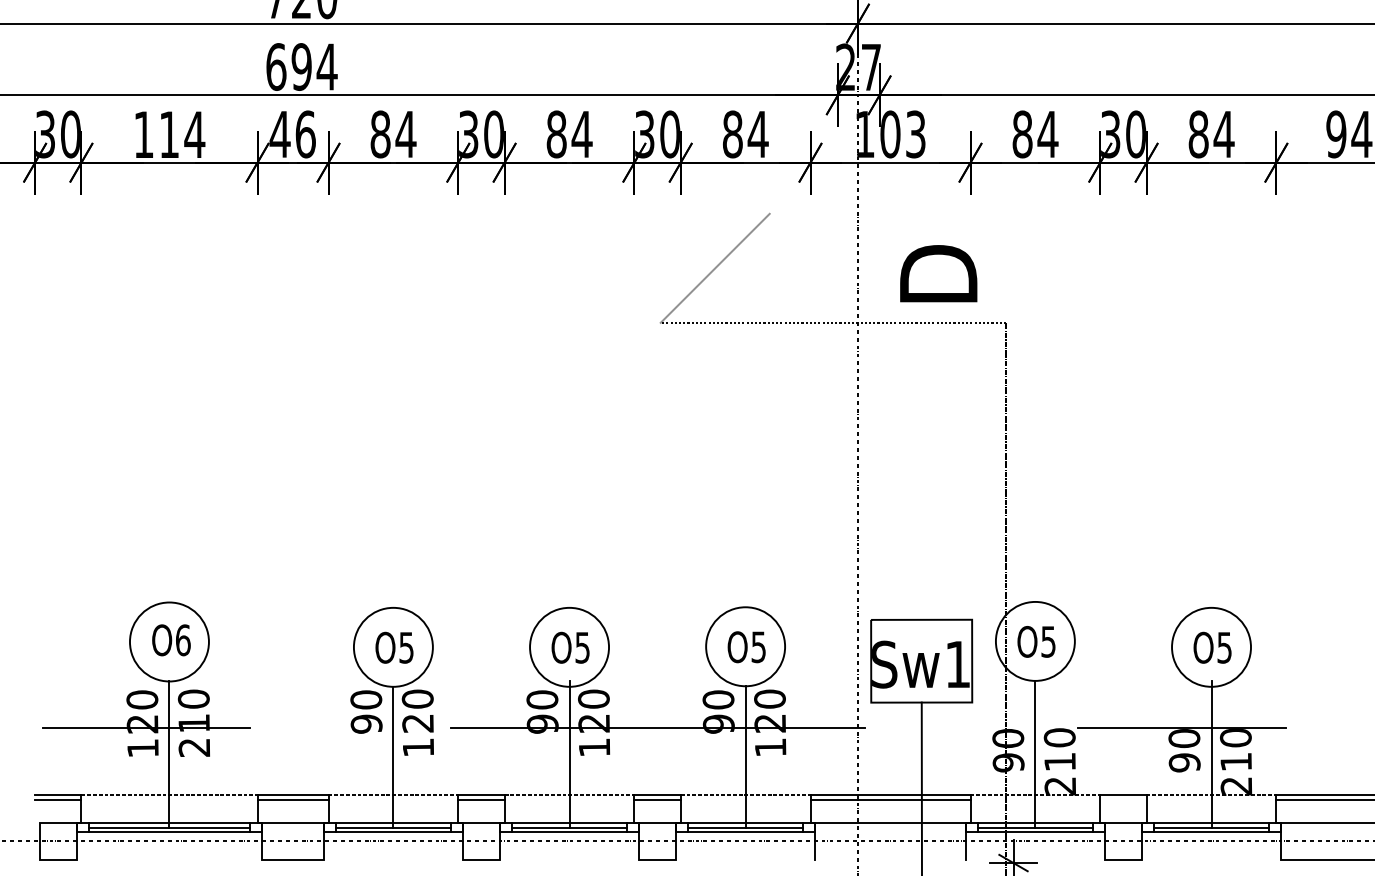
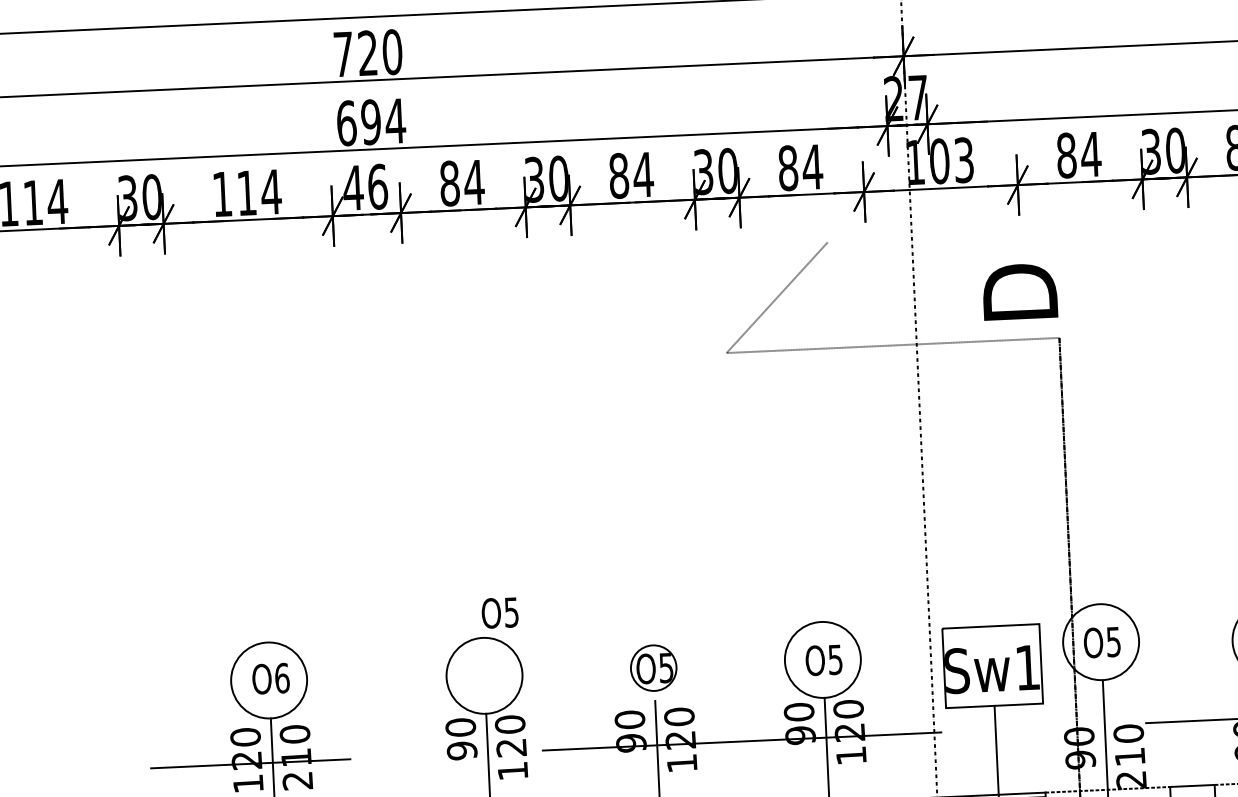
text: (938, 273) -> (1019, 291), moved
circle: (569, 646) -> (653, 667), size x0.6
text: (394, 647) -> (500, 612), moved

